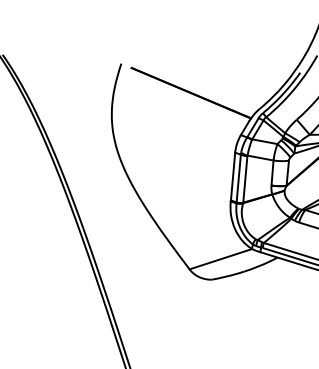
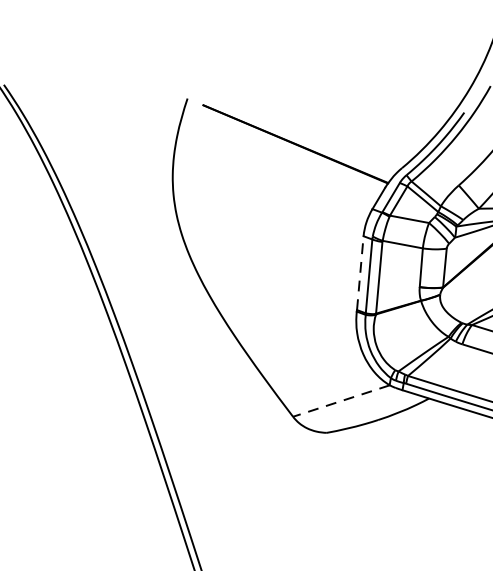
line: (233, 176) -> (360, 273), solid -> dashed
line: (220, 259) -> (340, 401), solid -> dashed

